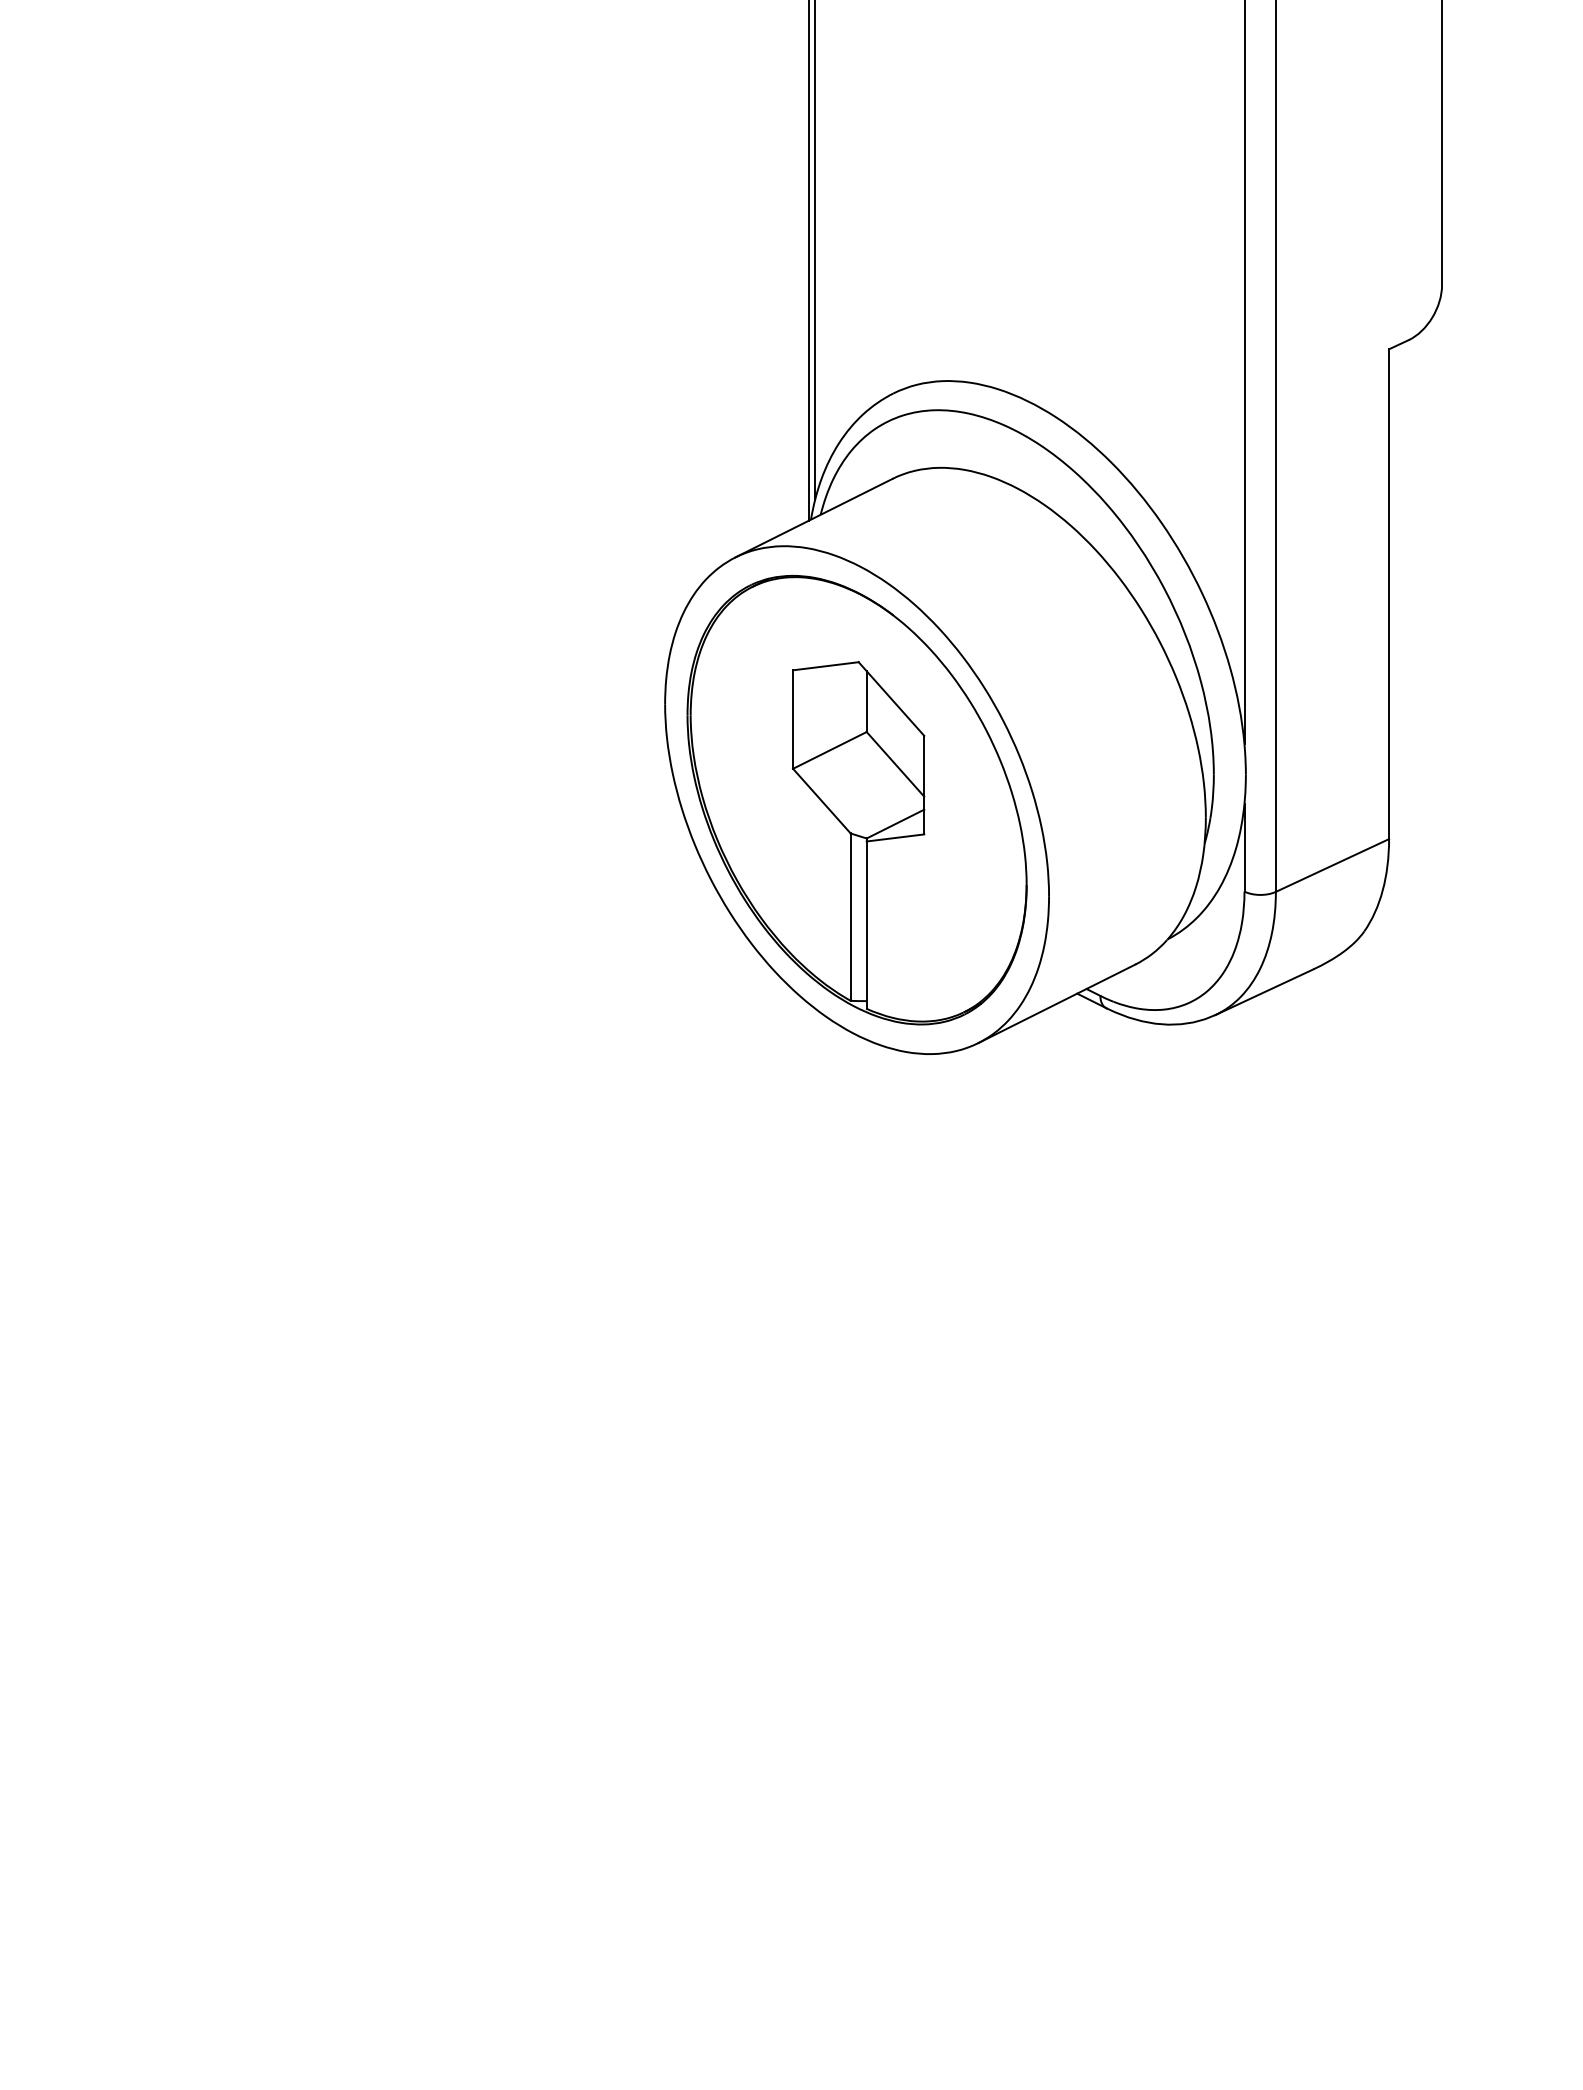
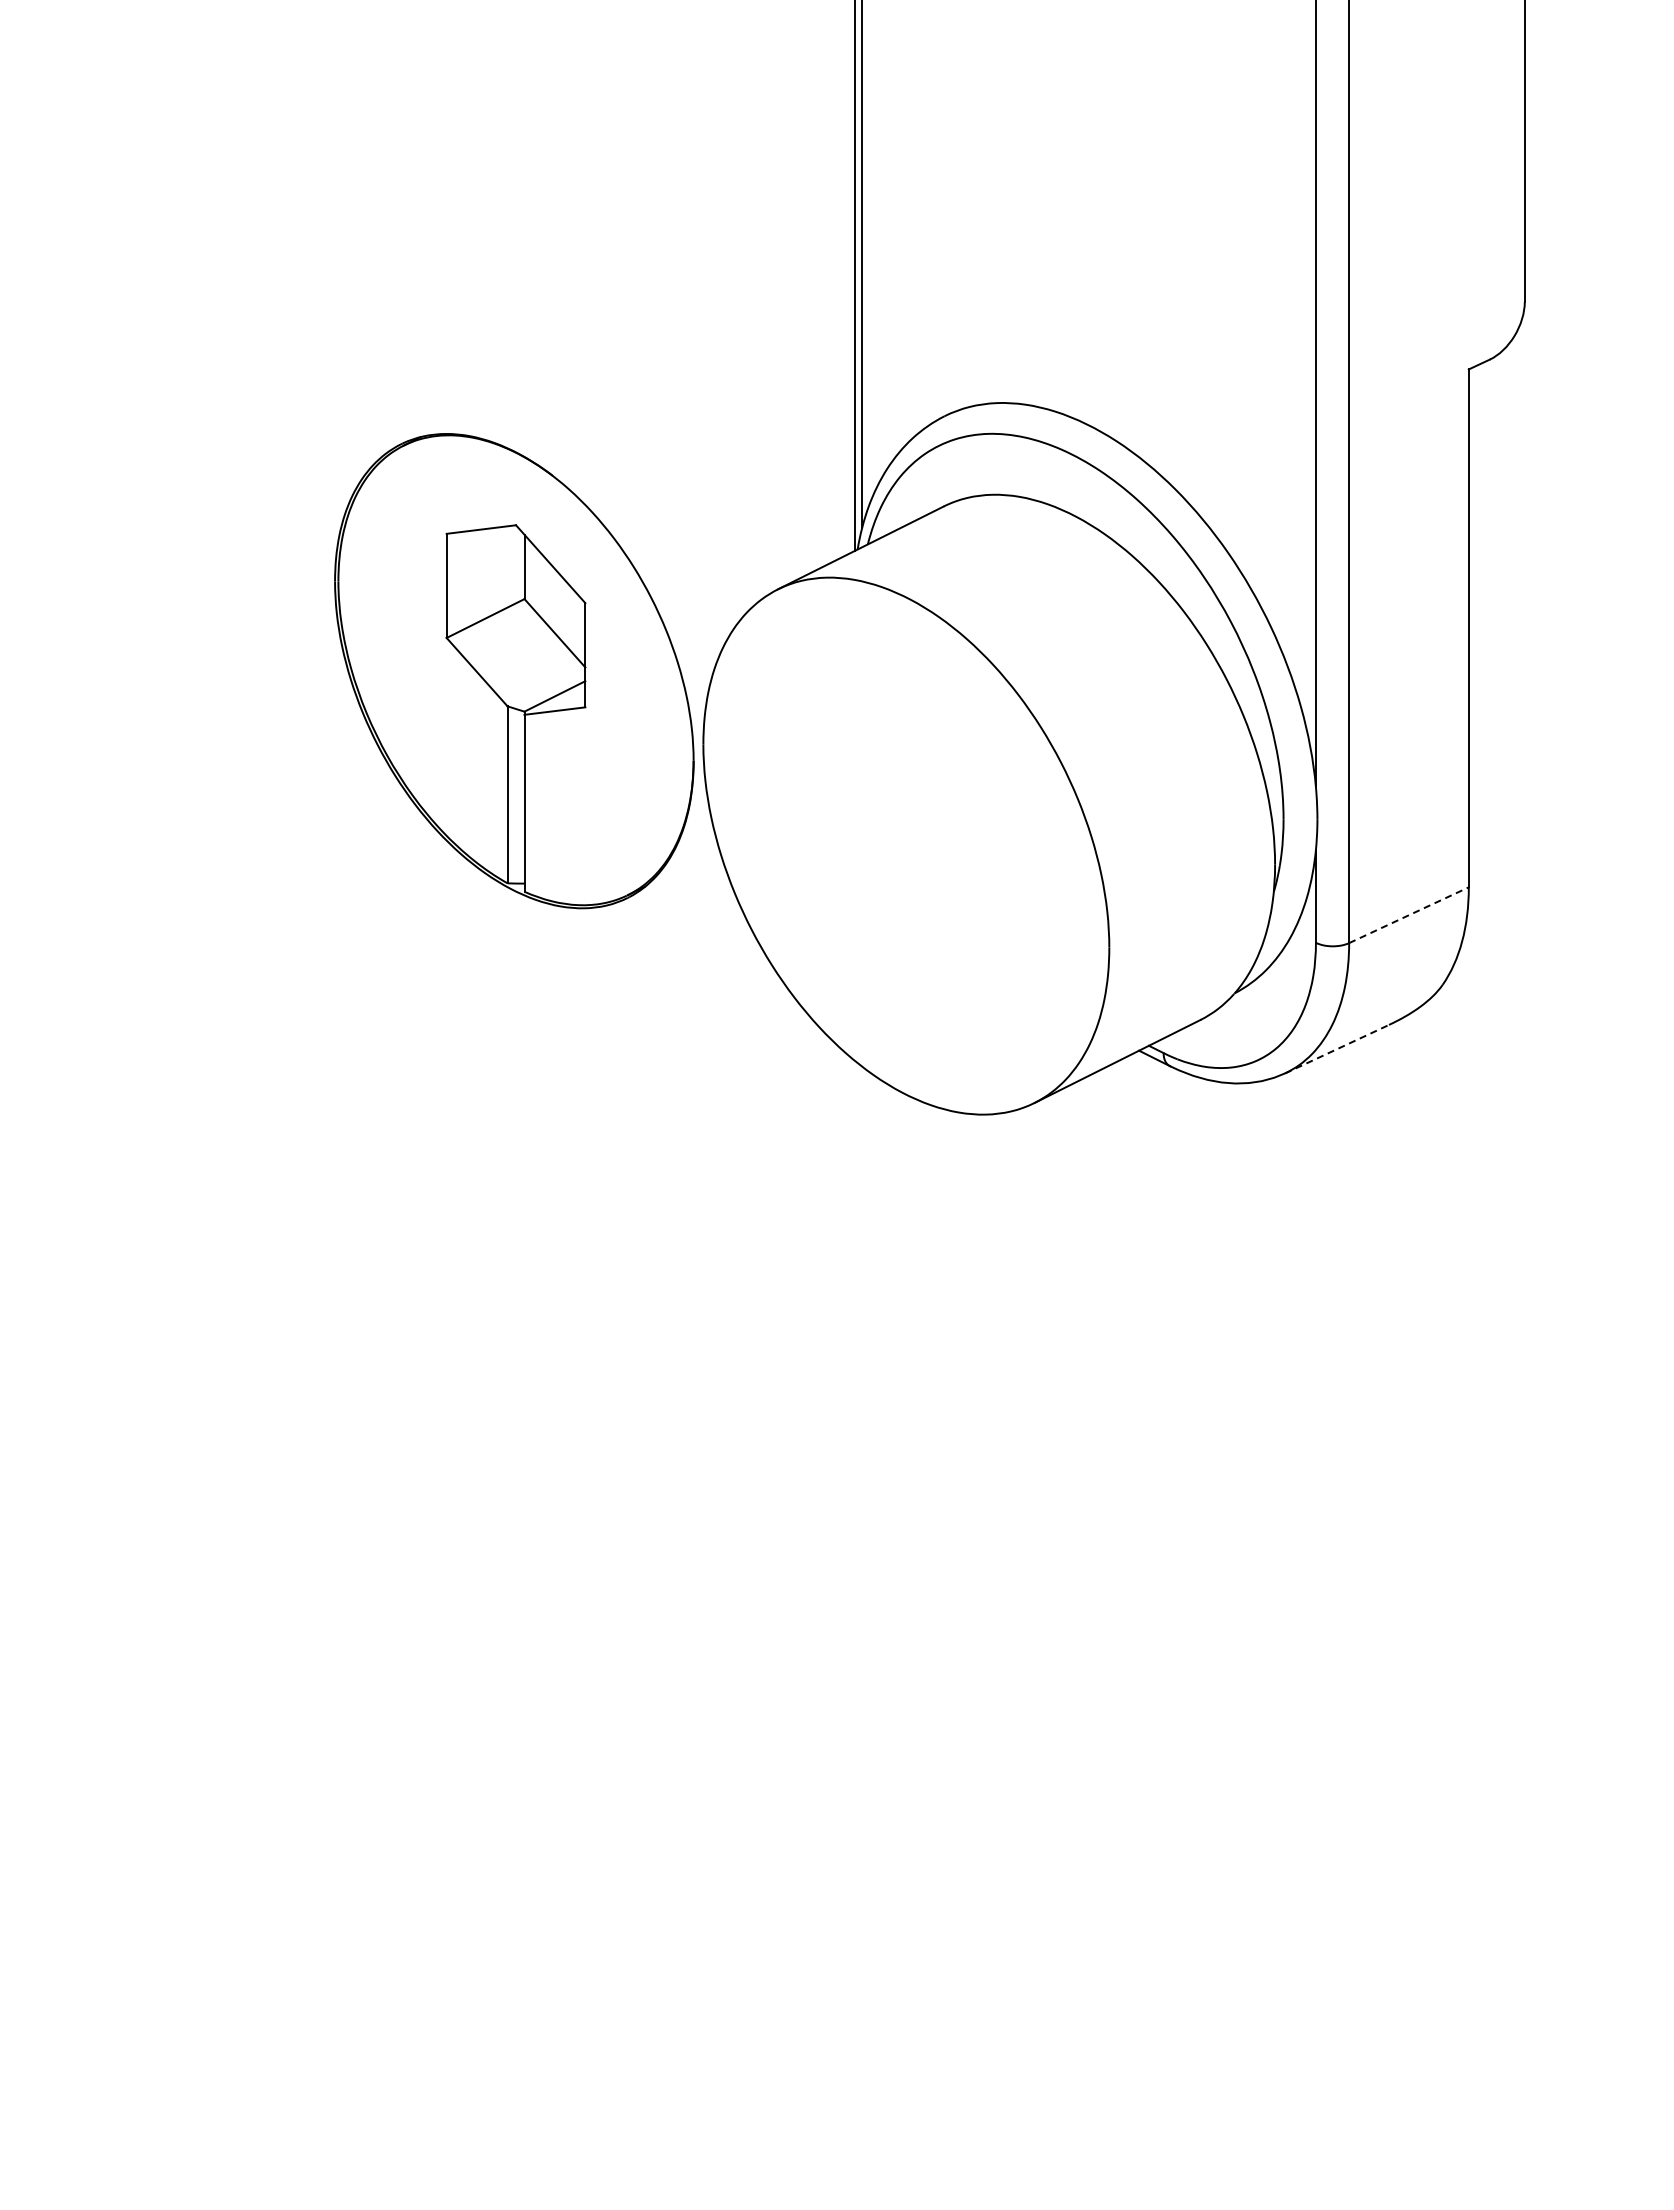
part: (857, 800) -> (514, 671), moved
line: (1332, 865) -> (1409, 915), solid -> dashed
line: (1264, 992) -> (1337, 1049), solid -> dashed

